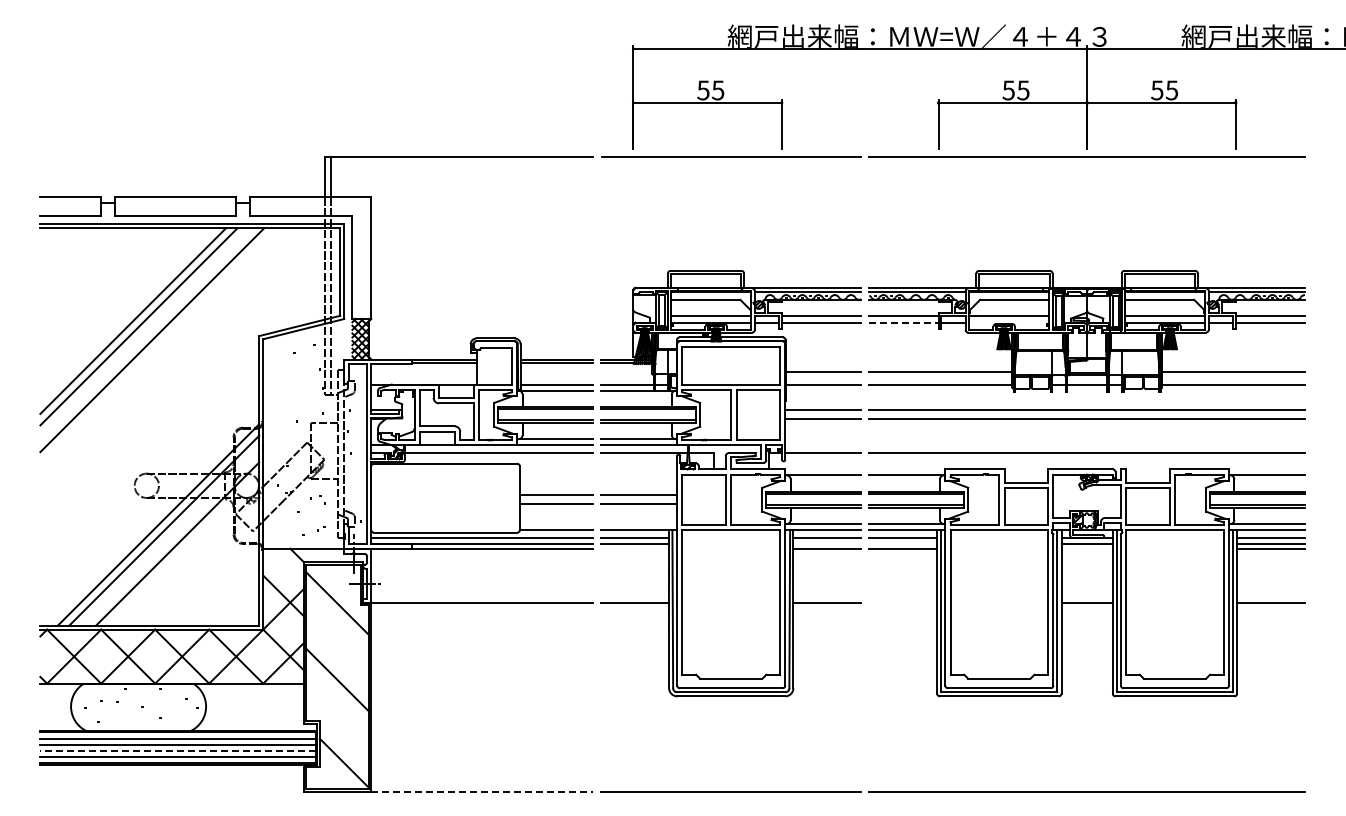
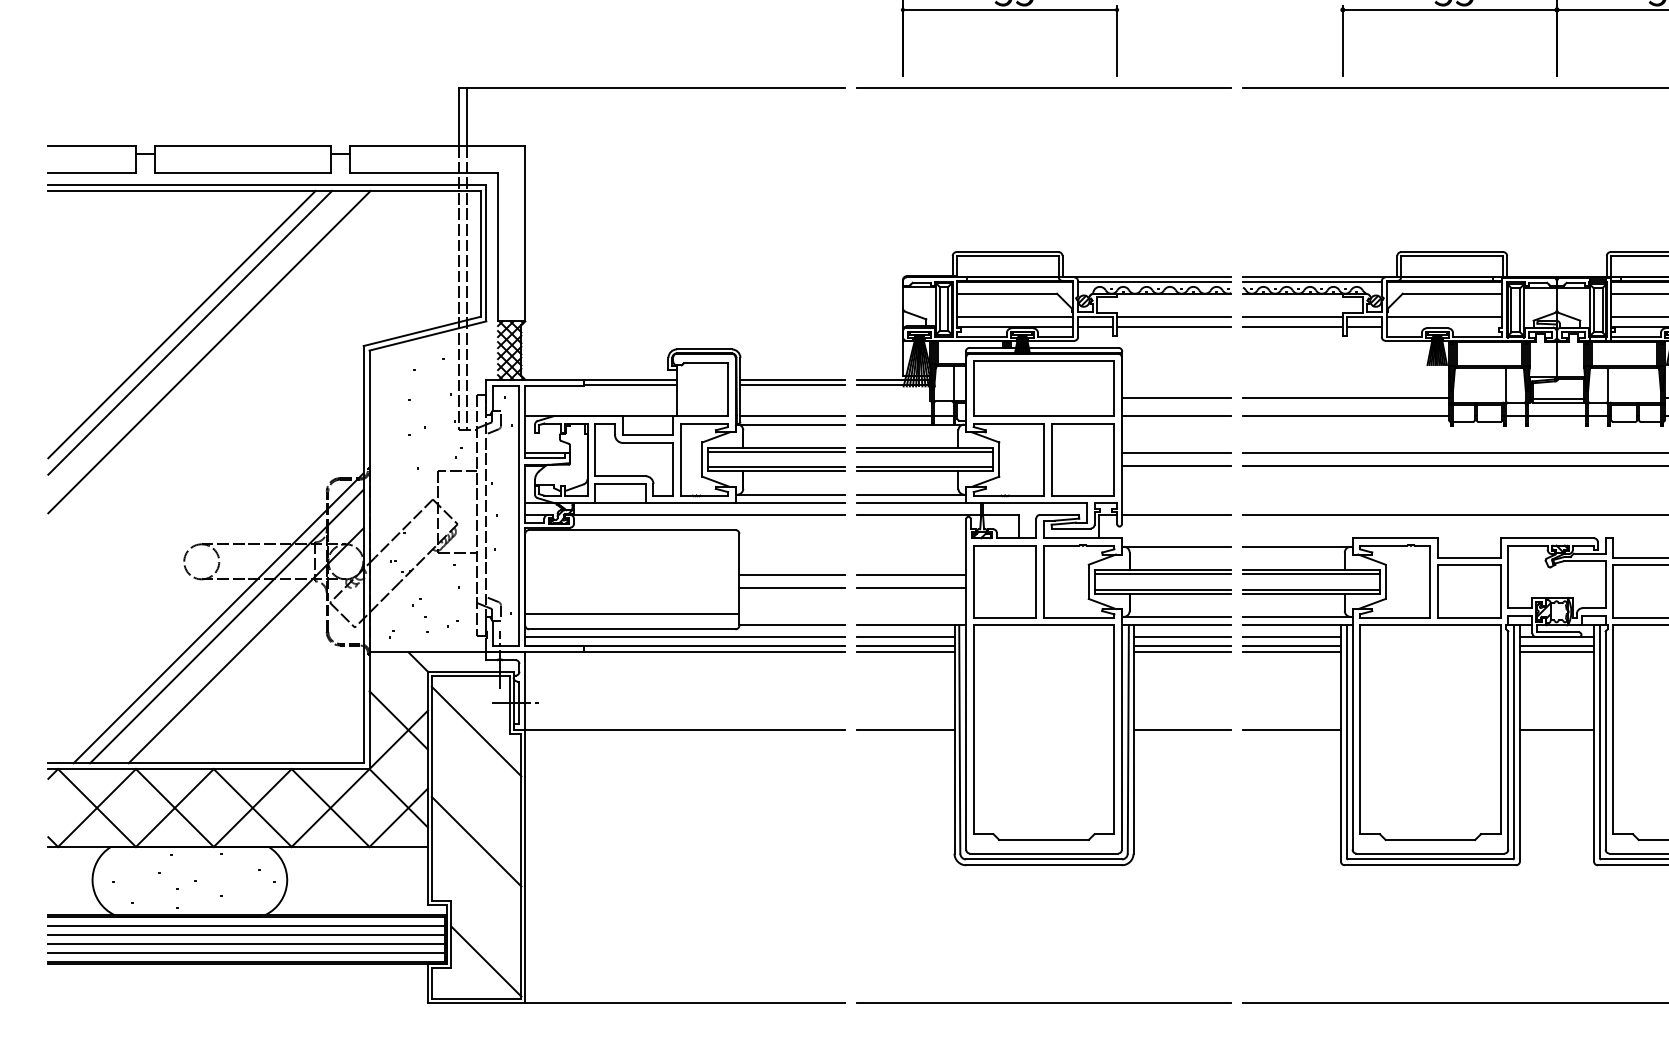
line: (903, 323) -> (1292, 327), dashed -> solid
line: (445, 521) -> (632, 613), added
line: (827, 544) -> (1182, 646), added
line: (903, 544) -> (1292, 646), added
line: (635, 548) -> (906, 652), added
line: (1086, 548) -> (1556, 652), added
line: (903, 602) -> (1292, 729), added
line: (178, 750) -> (247, 943), dashed -> solid
line: (482, 791) -> (685, 1002), dashed -> solid

